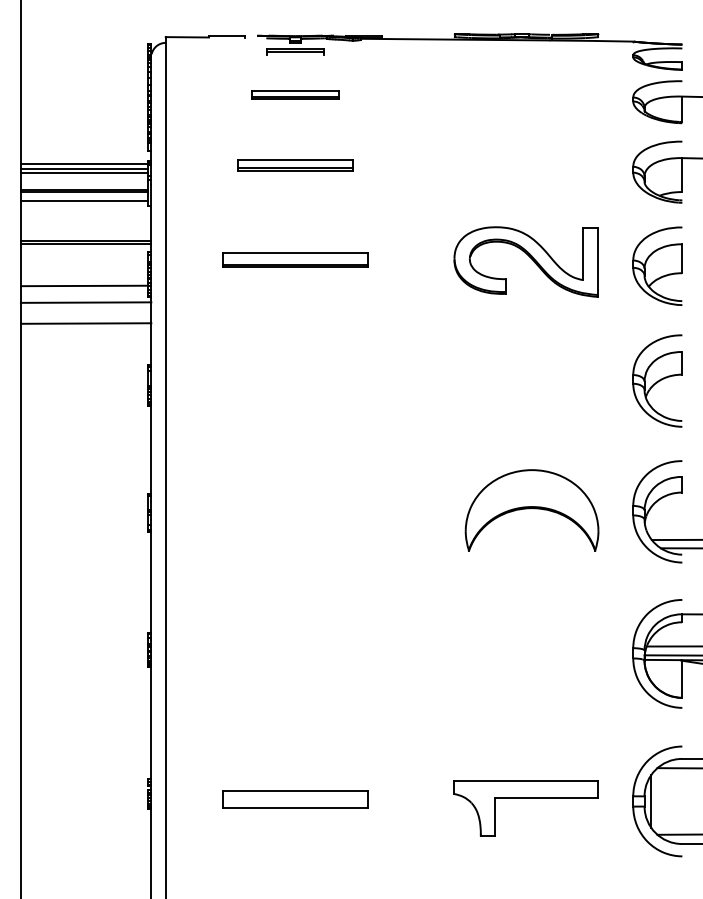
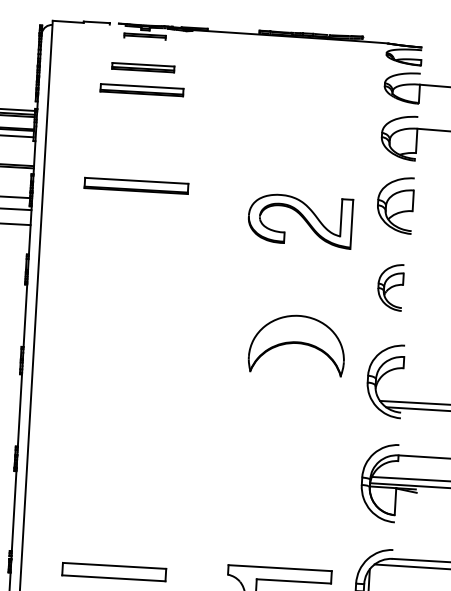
part: (295, 165) -> (141, 90), moved
part: (525, 261) -> (299, 220), moved
part: (657, 380) -> (390, 286), size x0.7
part: (531, 510) -> (296, 344), moved

